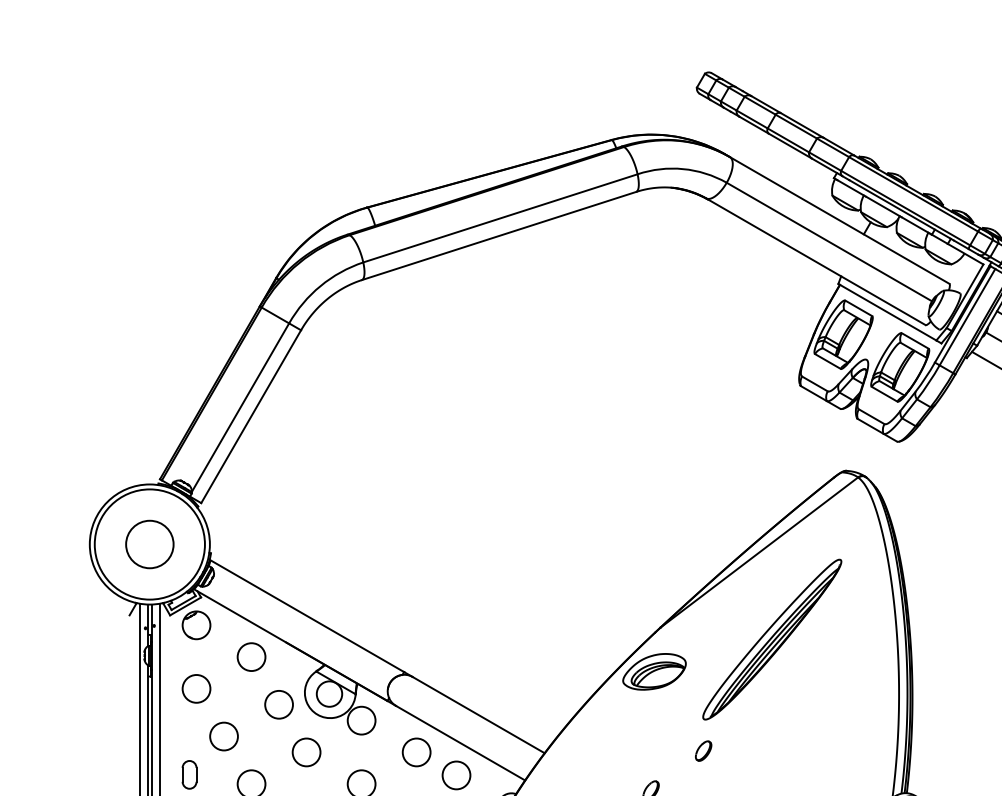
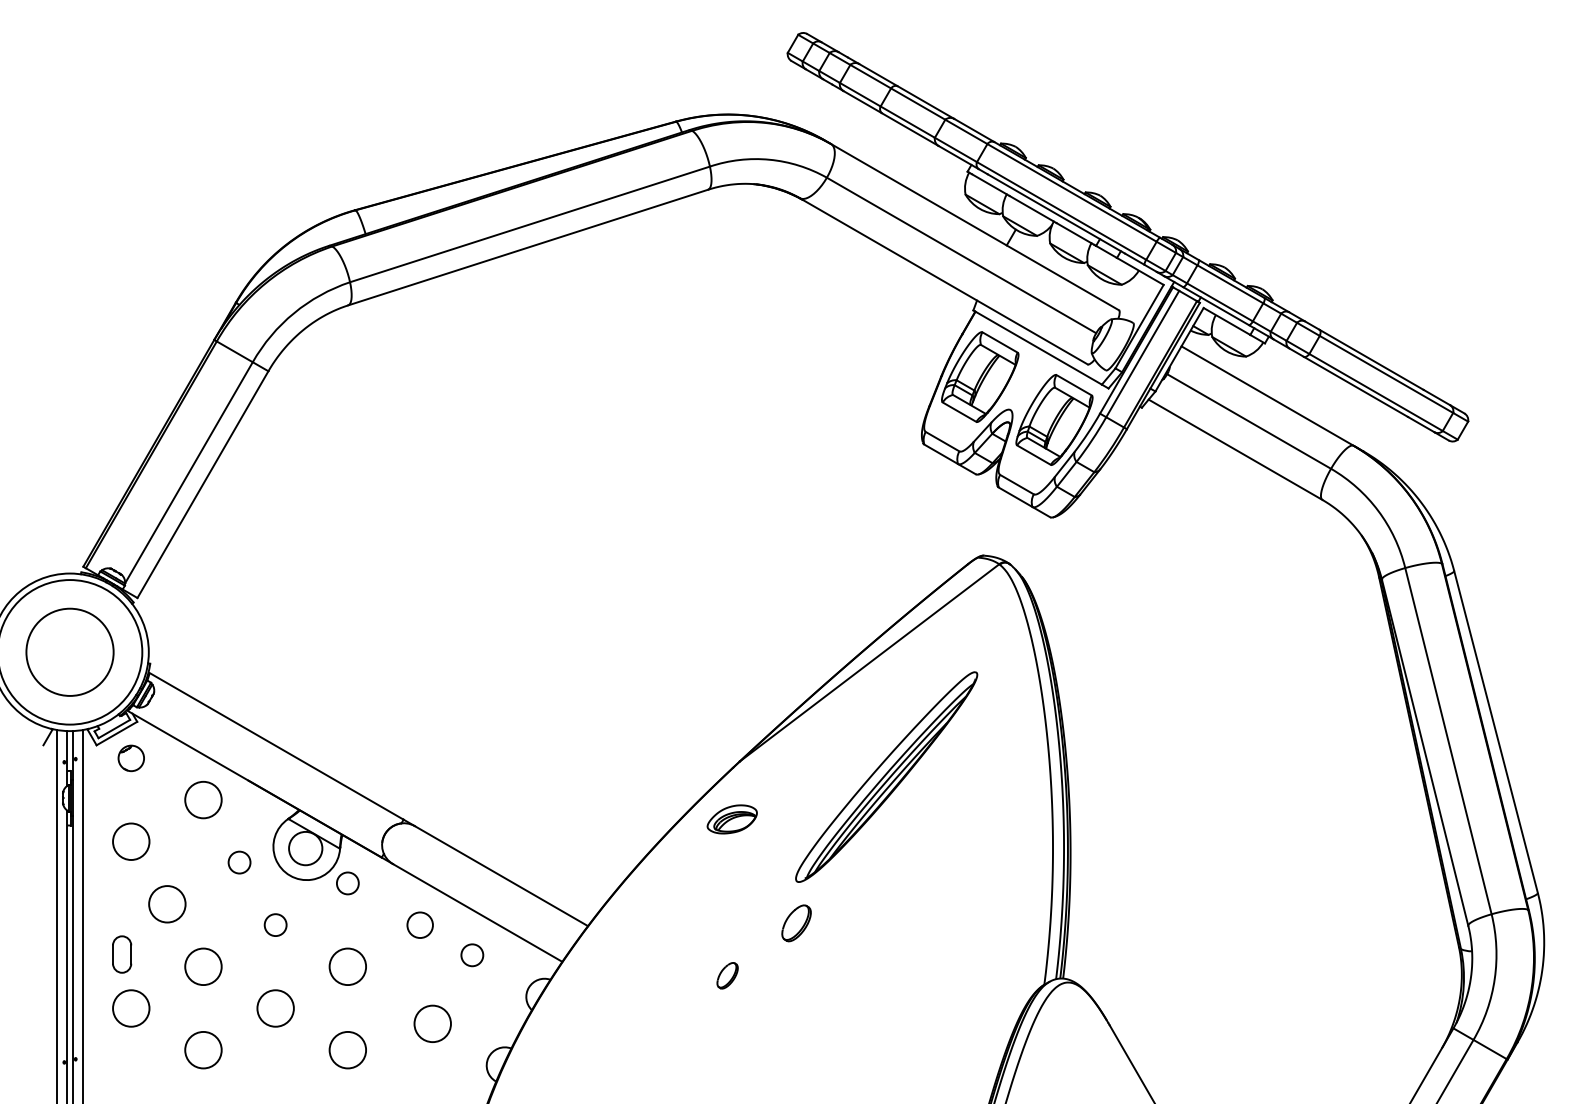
circle: (149, 544) -> (69, 652), size x1.4
part: (196, 625) -> (131, 758), size x0.7
part: (654, 671) -> (732, 819), size x0.6
circle: (279, 704) -> (239, 862), size x0.6
circle: (361, 720) -> (347, 883), size x0.6
circle: (306, 751) -> (275, 924), size x0.6
part: (703, 751) -> (796, 923), size x1.4
circle: (416, 752) -> (420, 925), size x0.7
circle: (456, 775) -> (472, 955), size x0.6

